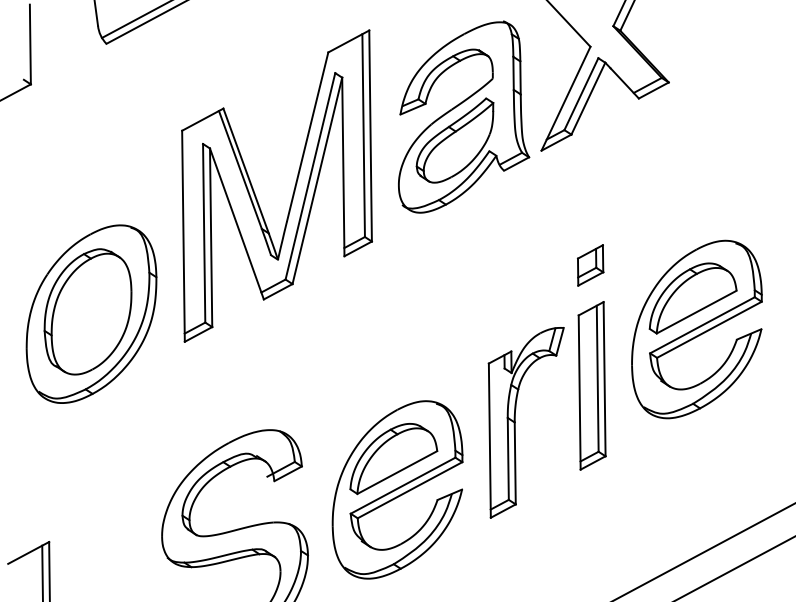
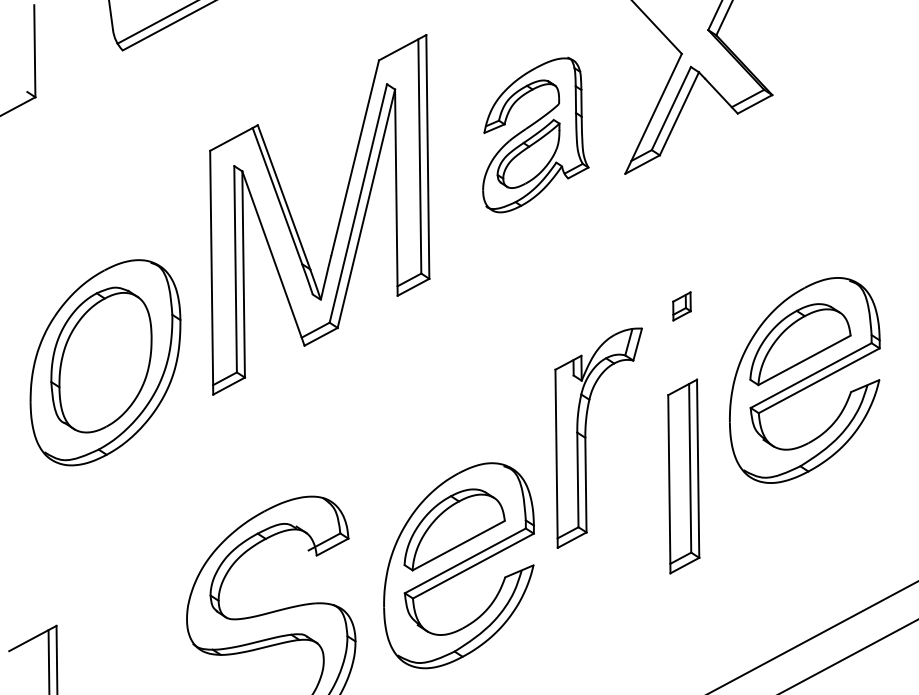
part: (463, 116) -> (535, 134), size x0.7
part: (590, 265) -> (681, 306), size x0.6
part: (591, 385) -> (683, 476), moved
part: (515, 422) -> (586, 437), moved

